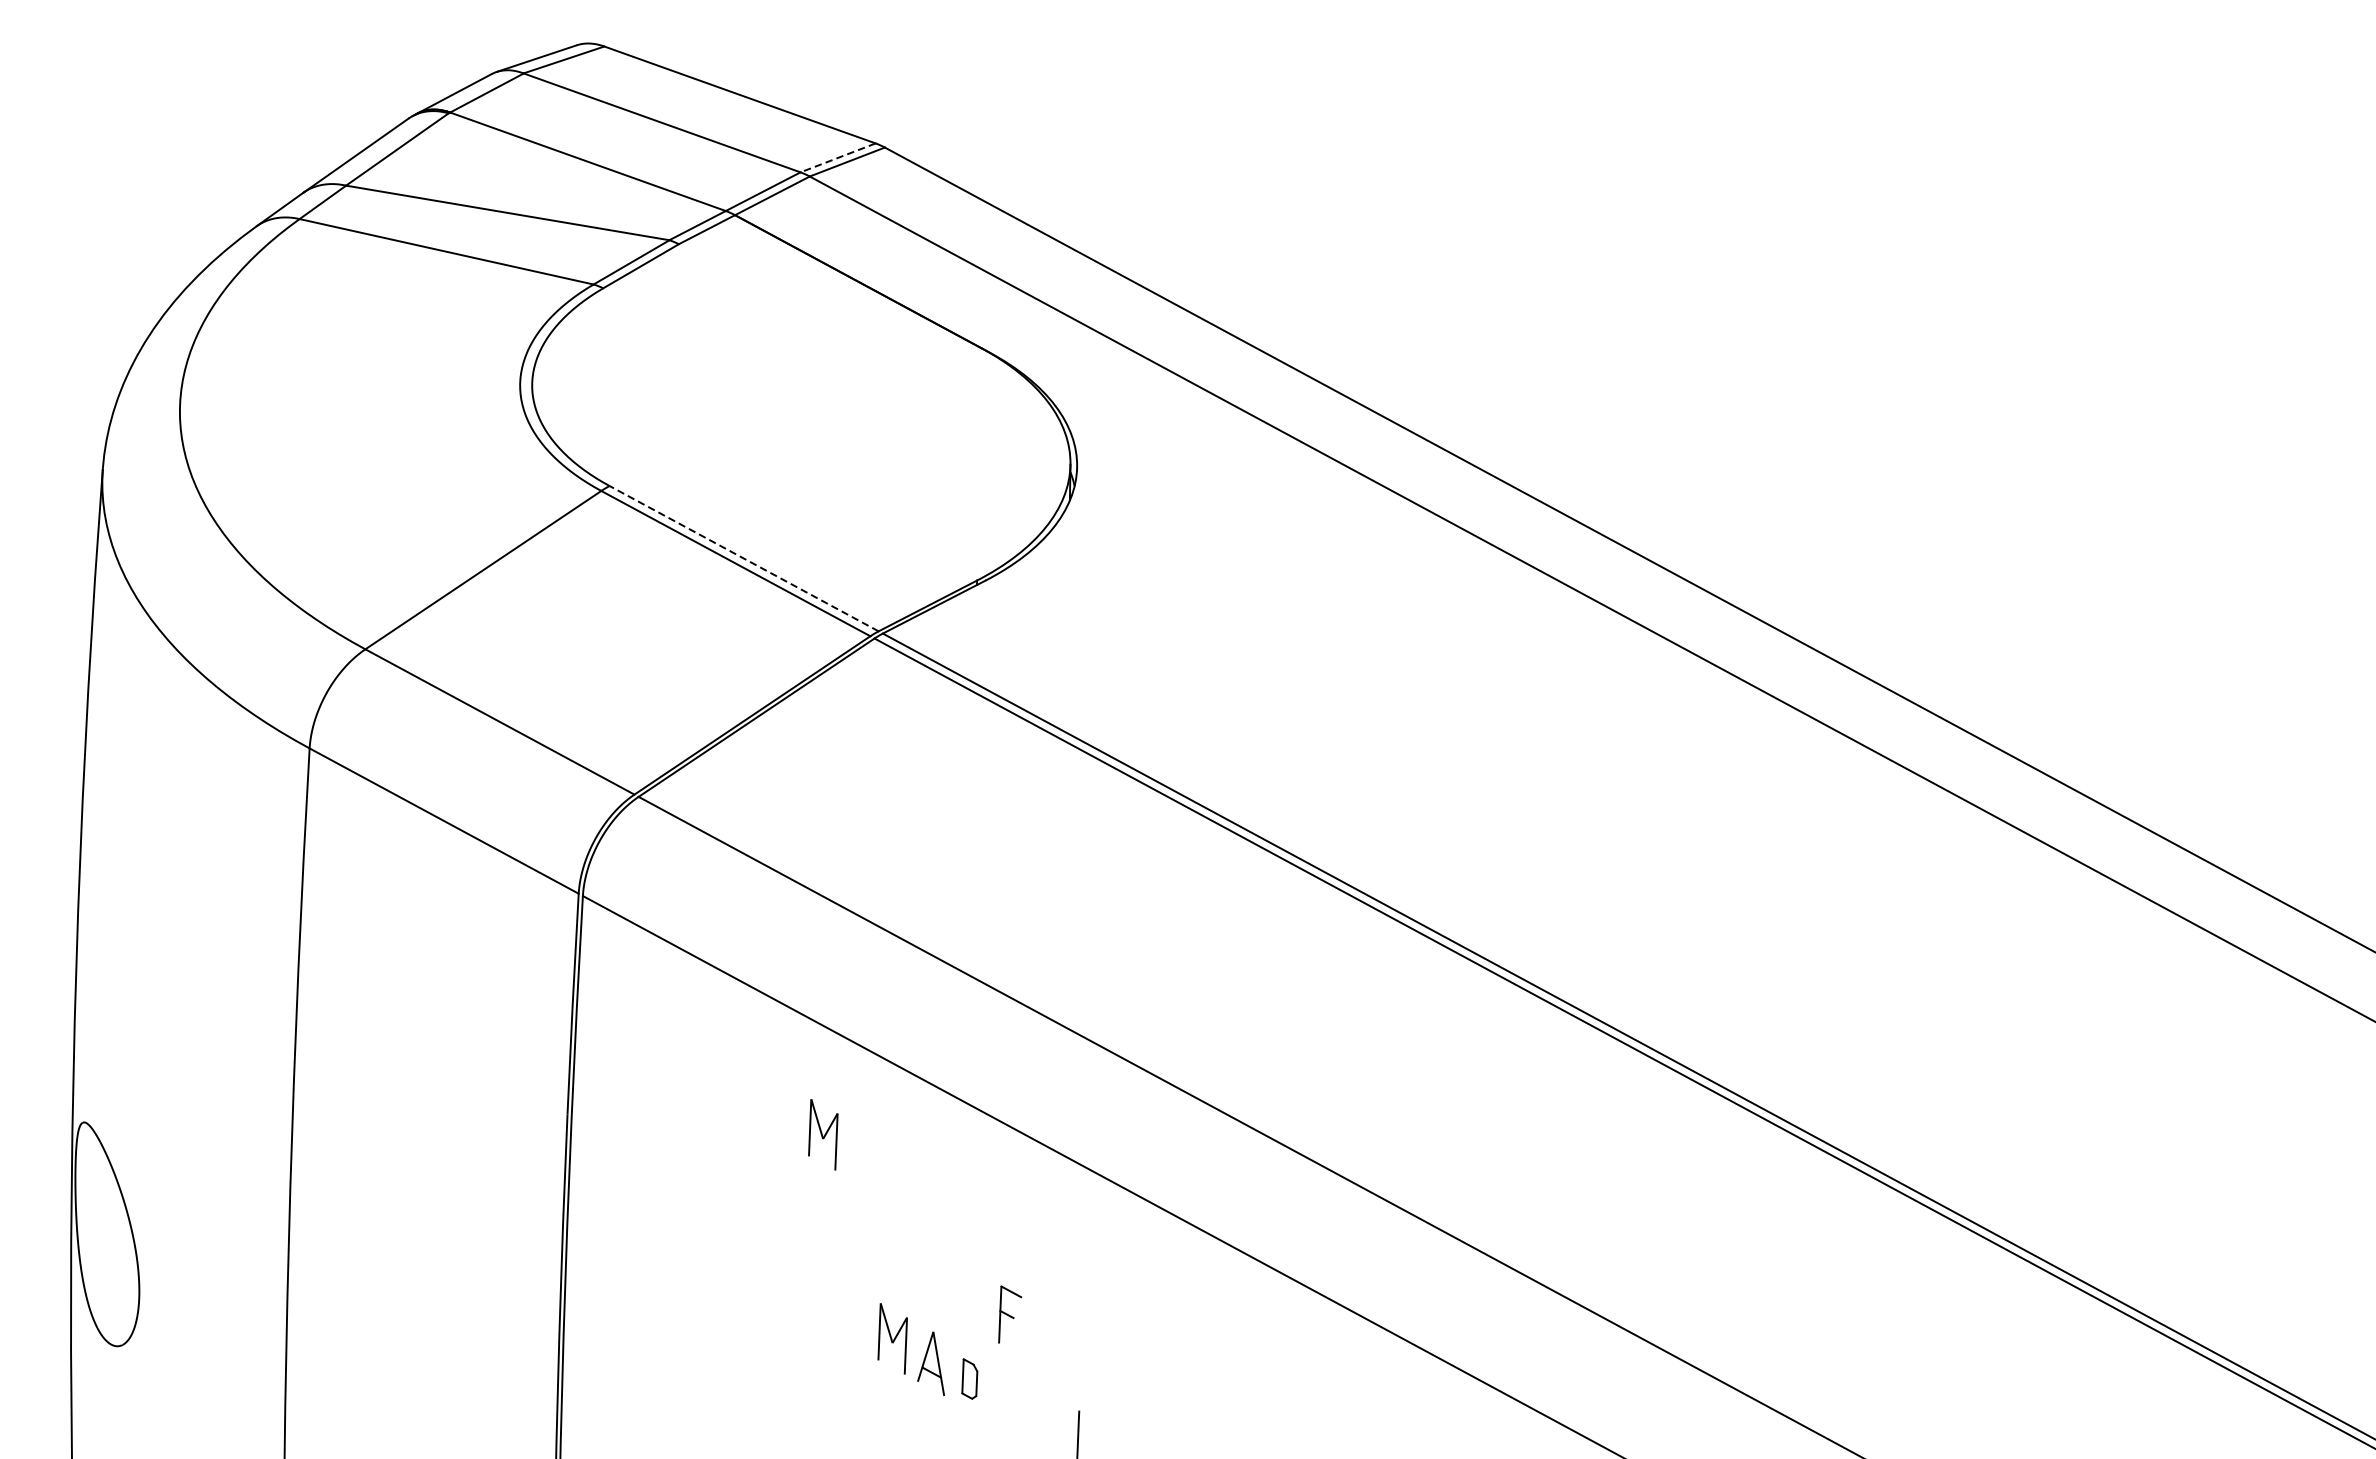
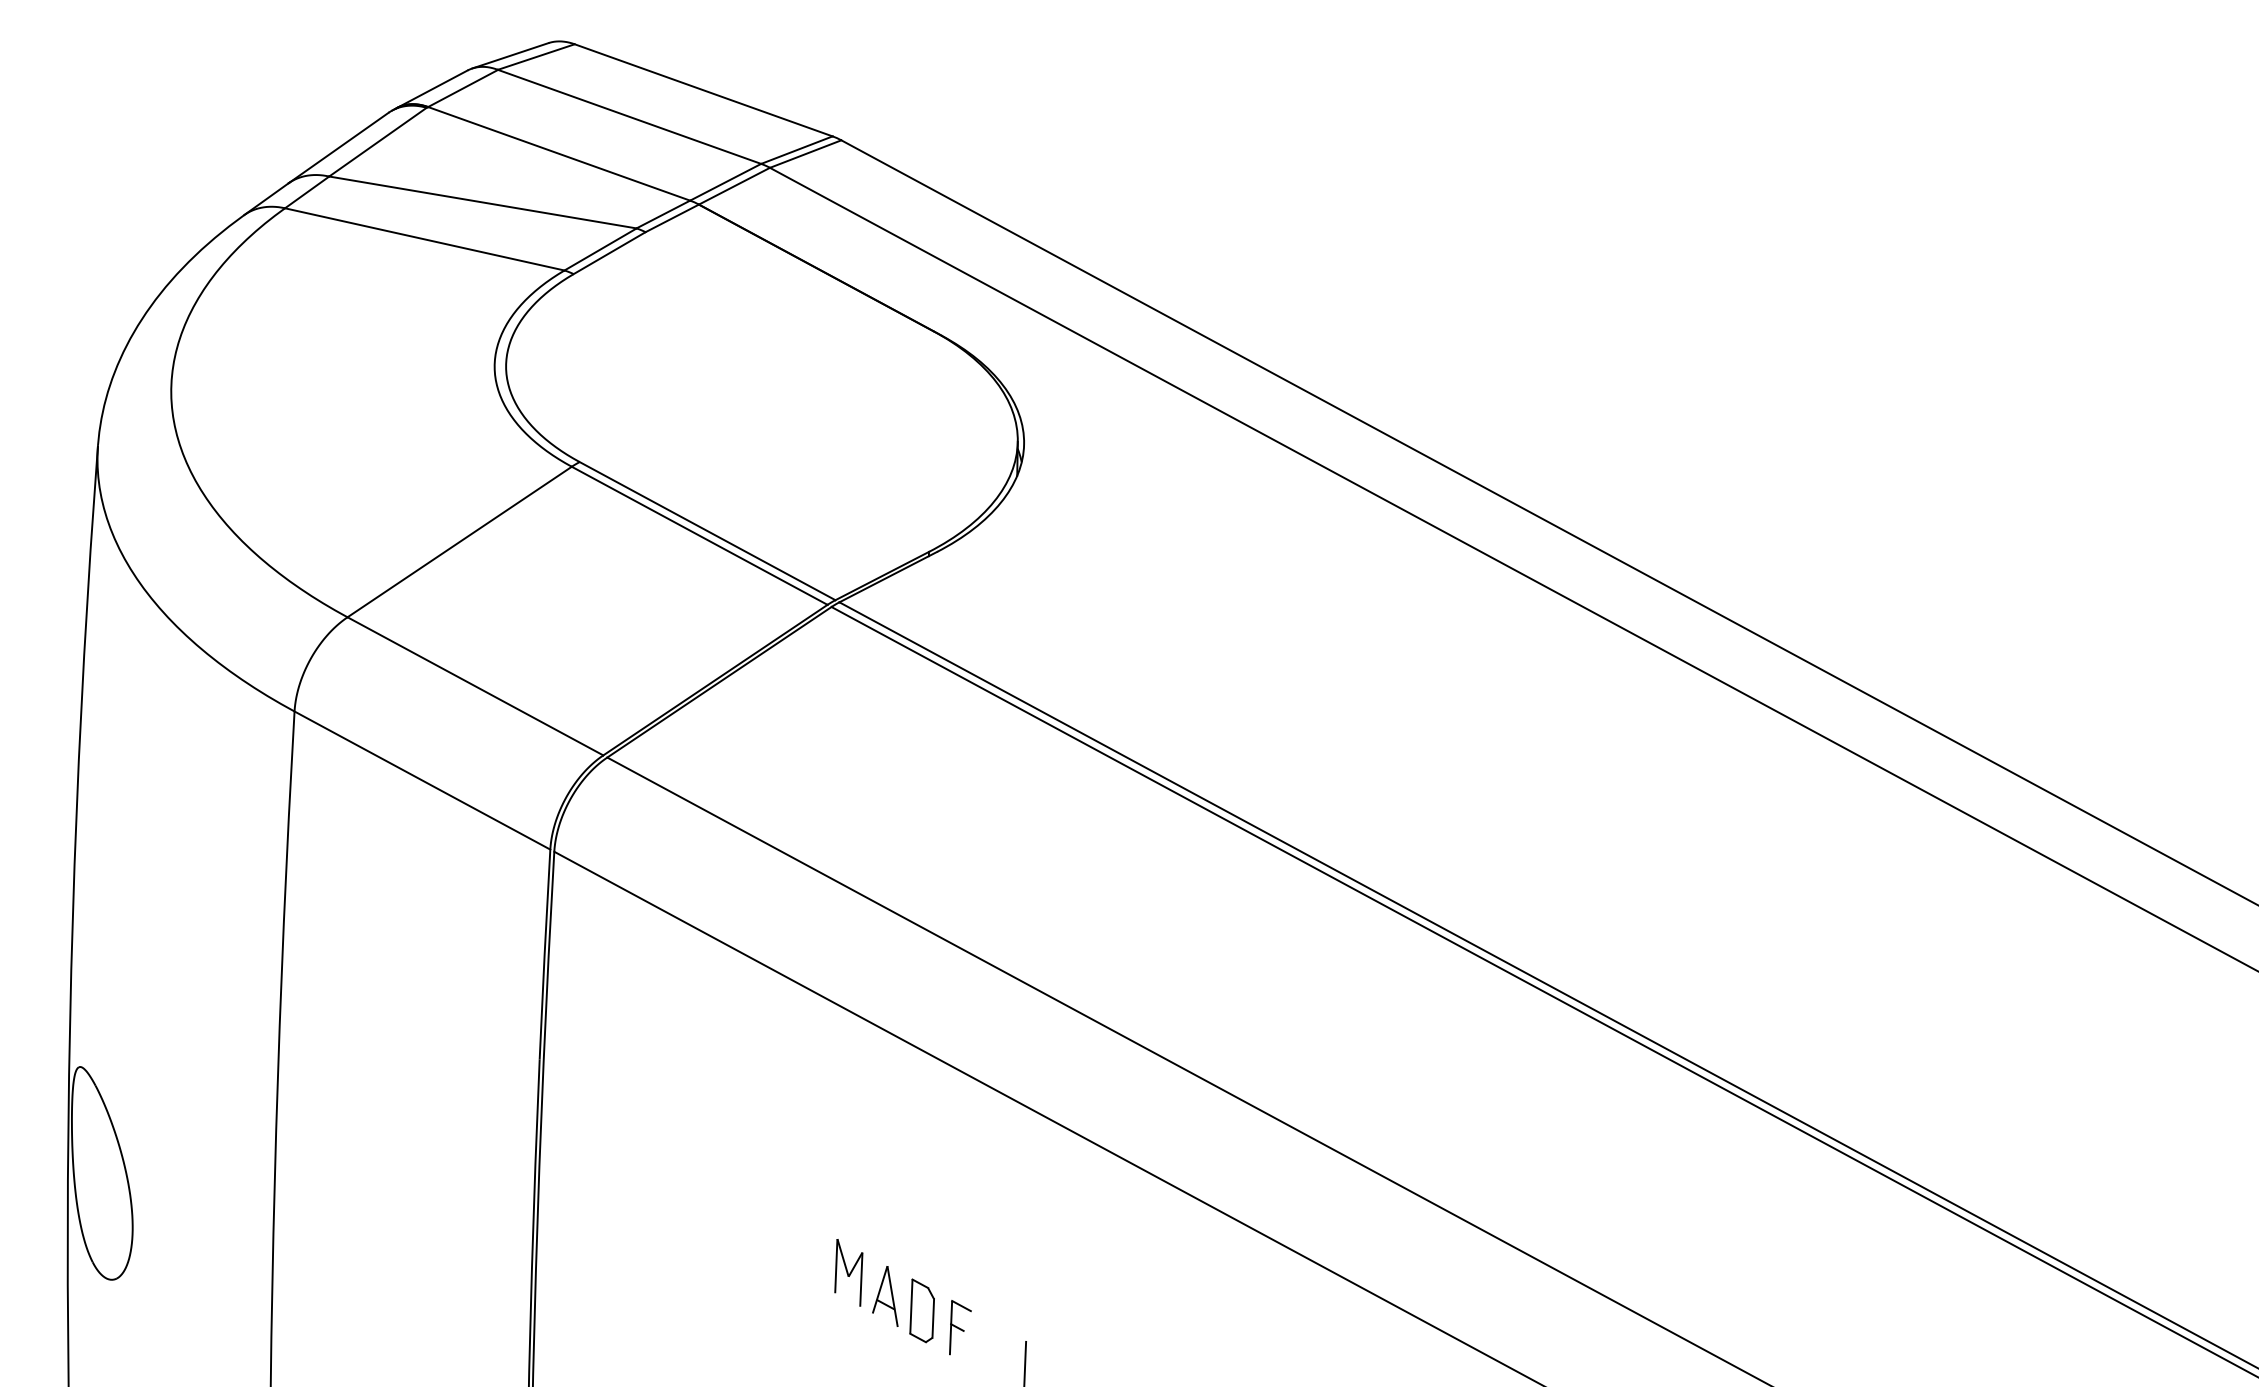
line: (837, 158) -> (796, 150), dashed -> solid
line: (744, 558) -> (707, 530), dashed -> solid
part: (822, 1134) -> (782, 1078), removed
part: (1010, 1314) -> (960, 1327), moved
part: (969, 1378) -> (921, 1310), size x1.67

